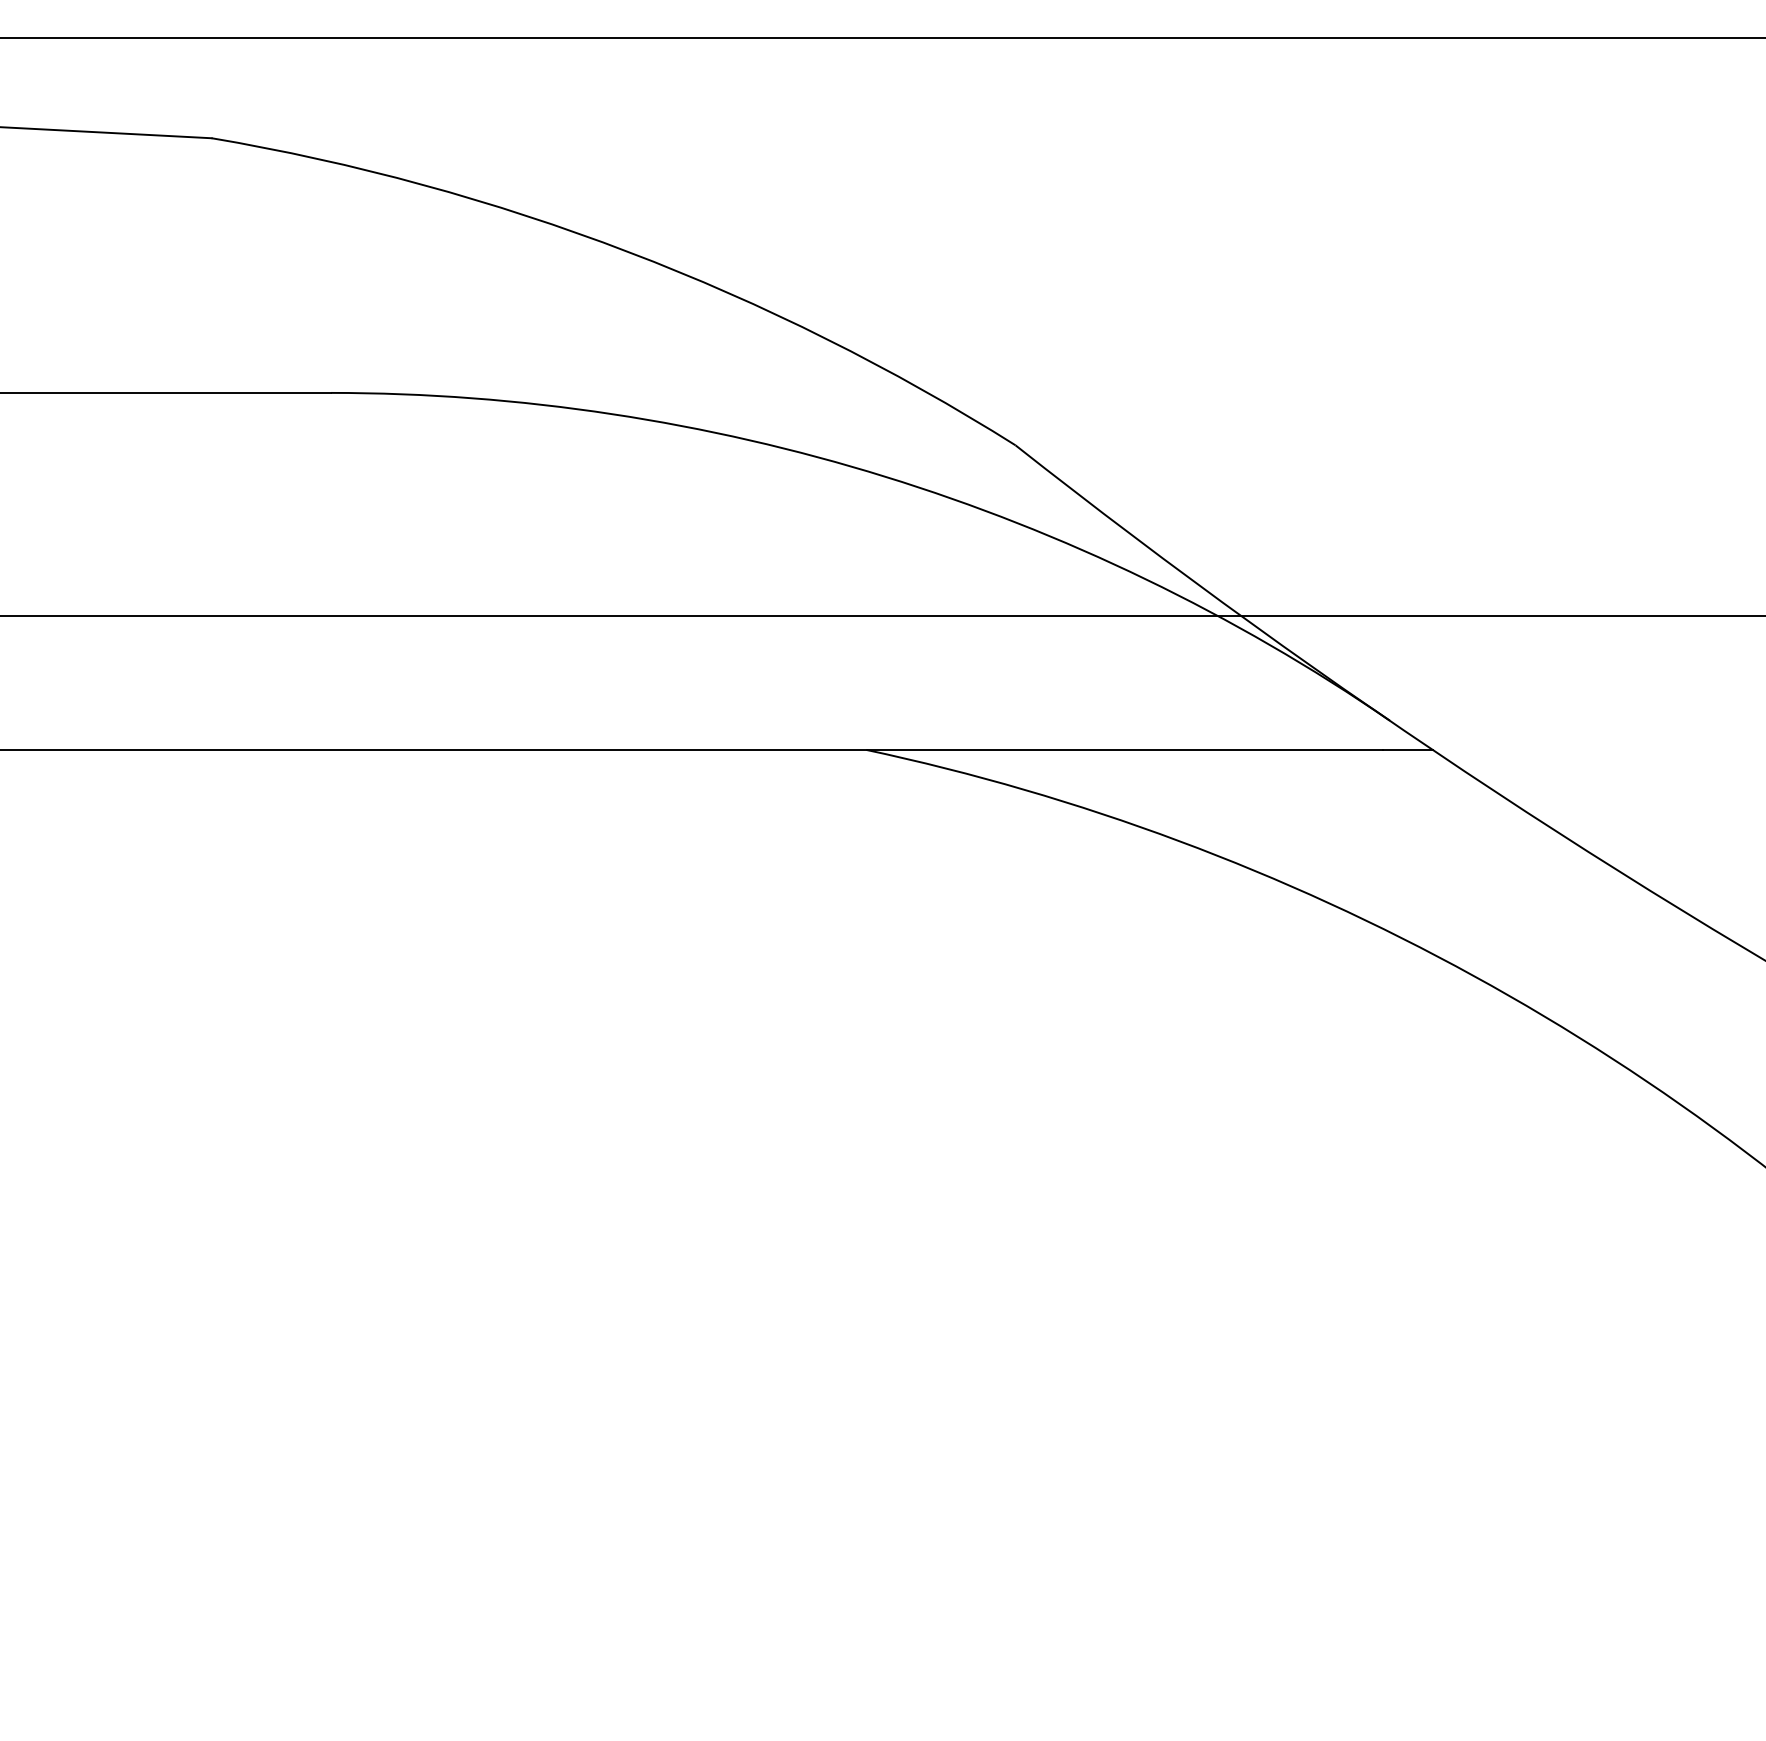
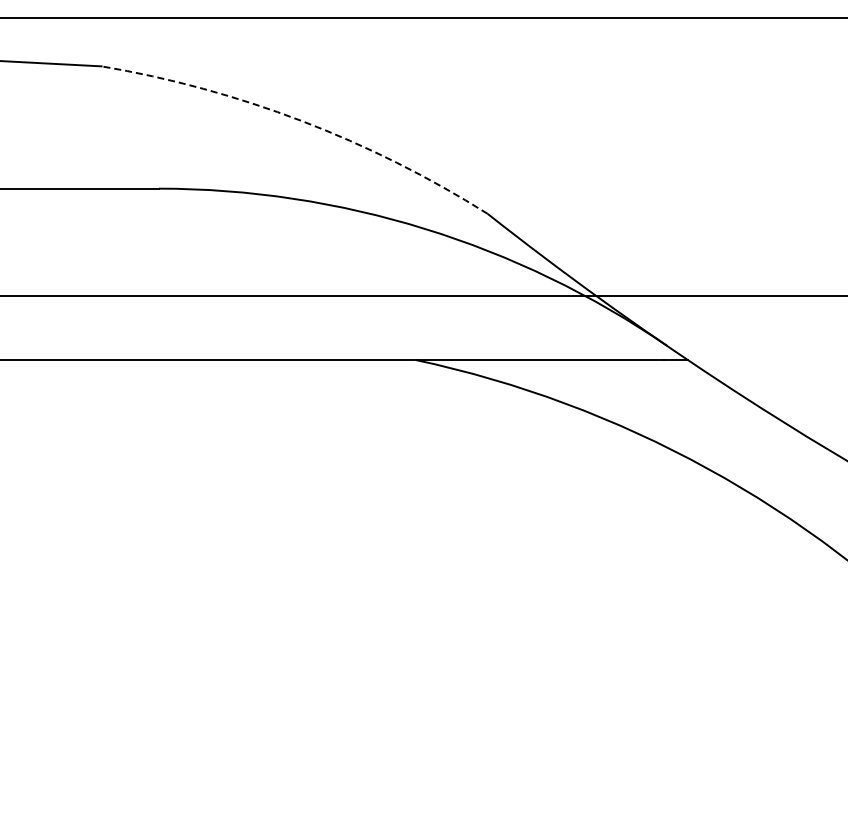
arc: (627, 253) -> (301, 121), solid -> dashed

